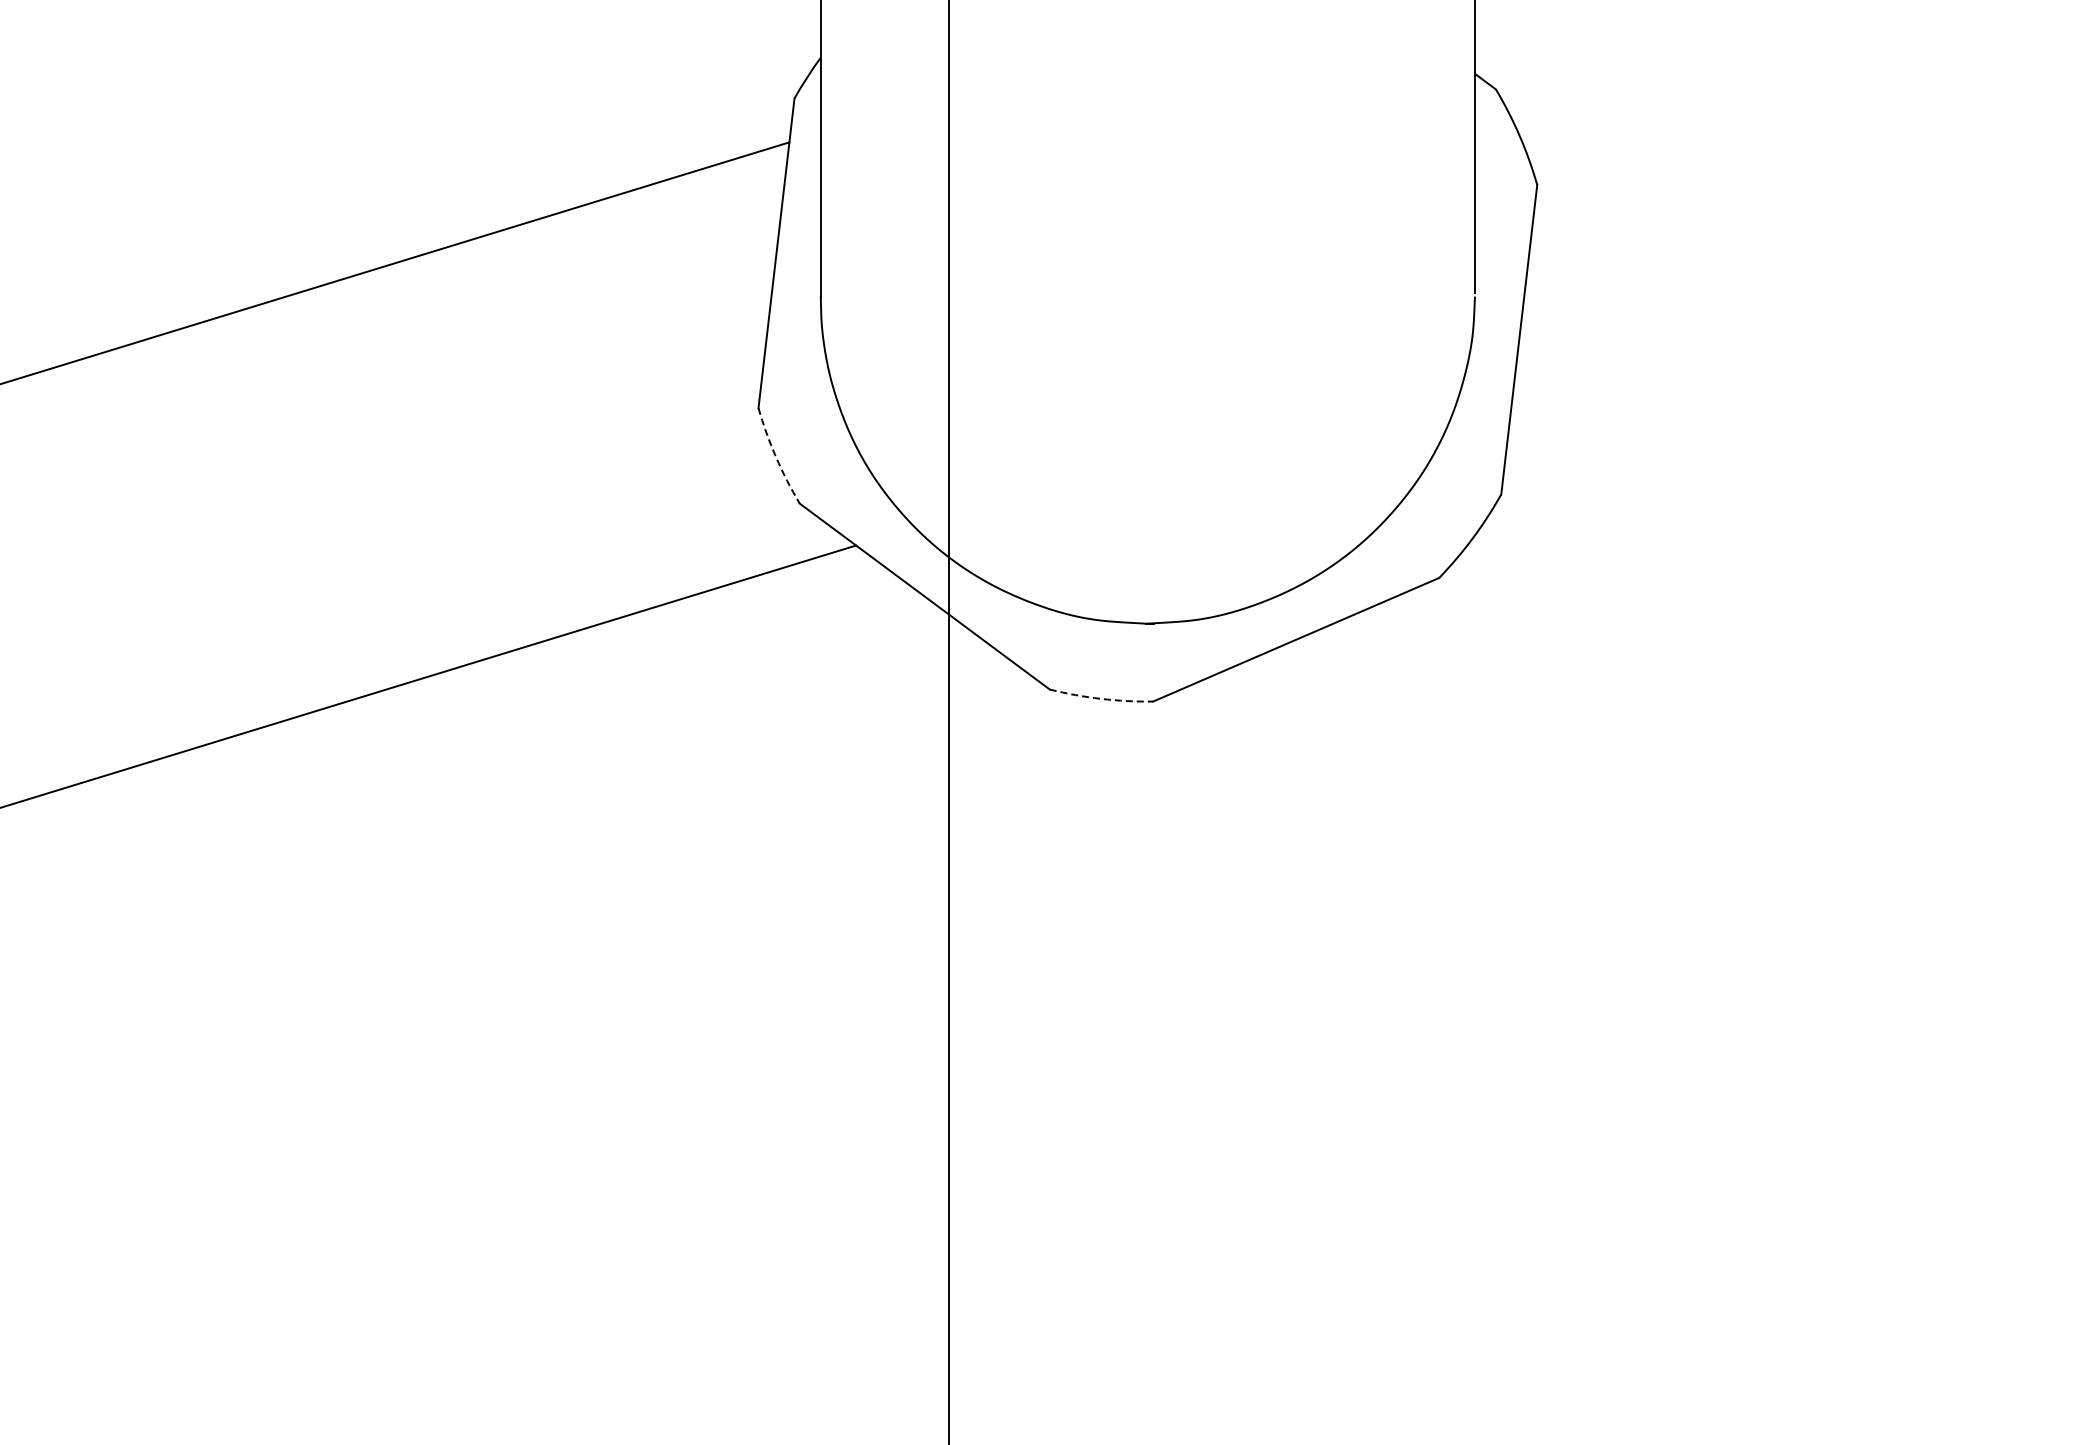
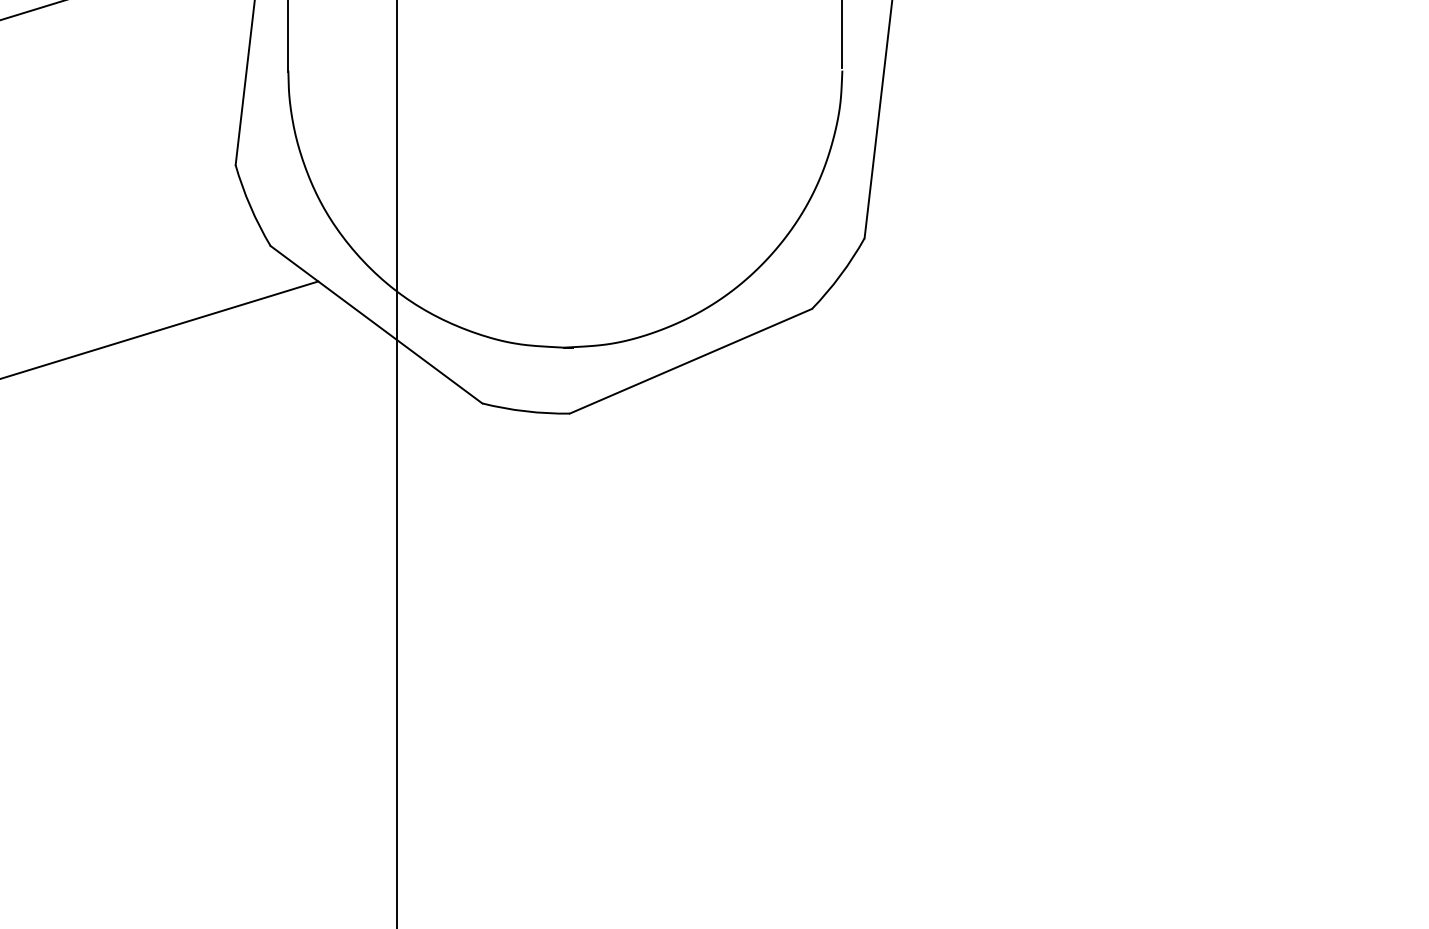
arc: (776, 457) -> (250, 206), dashed -> solid
arc: (1101, 698) -> (526, 411), dashed -> solid

